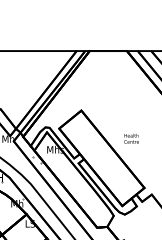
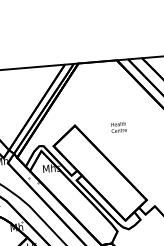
text: (131, 138) -> (118, 127), moved

